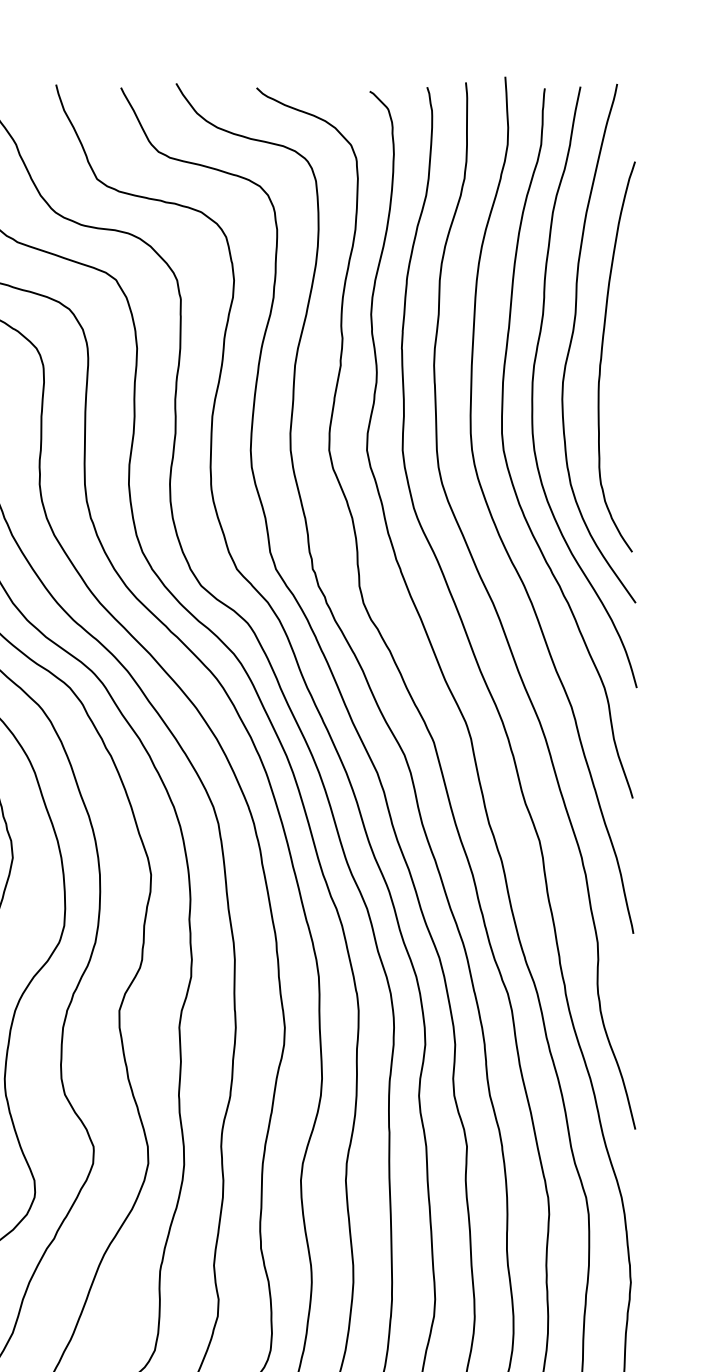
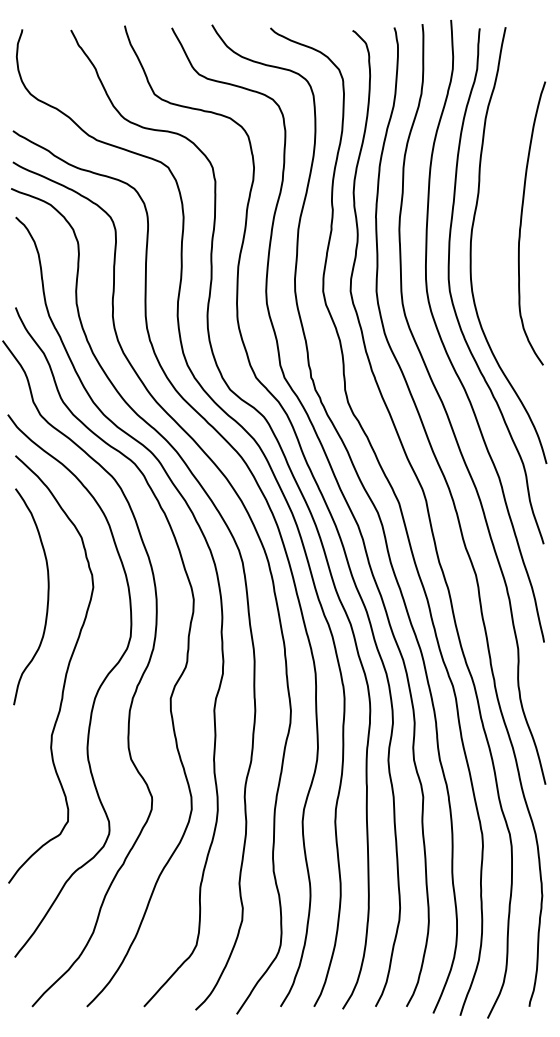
curve: (573, 339) -> (500, 210), removed

